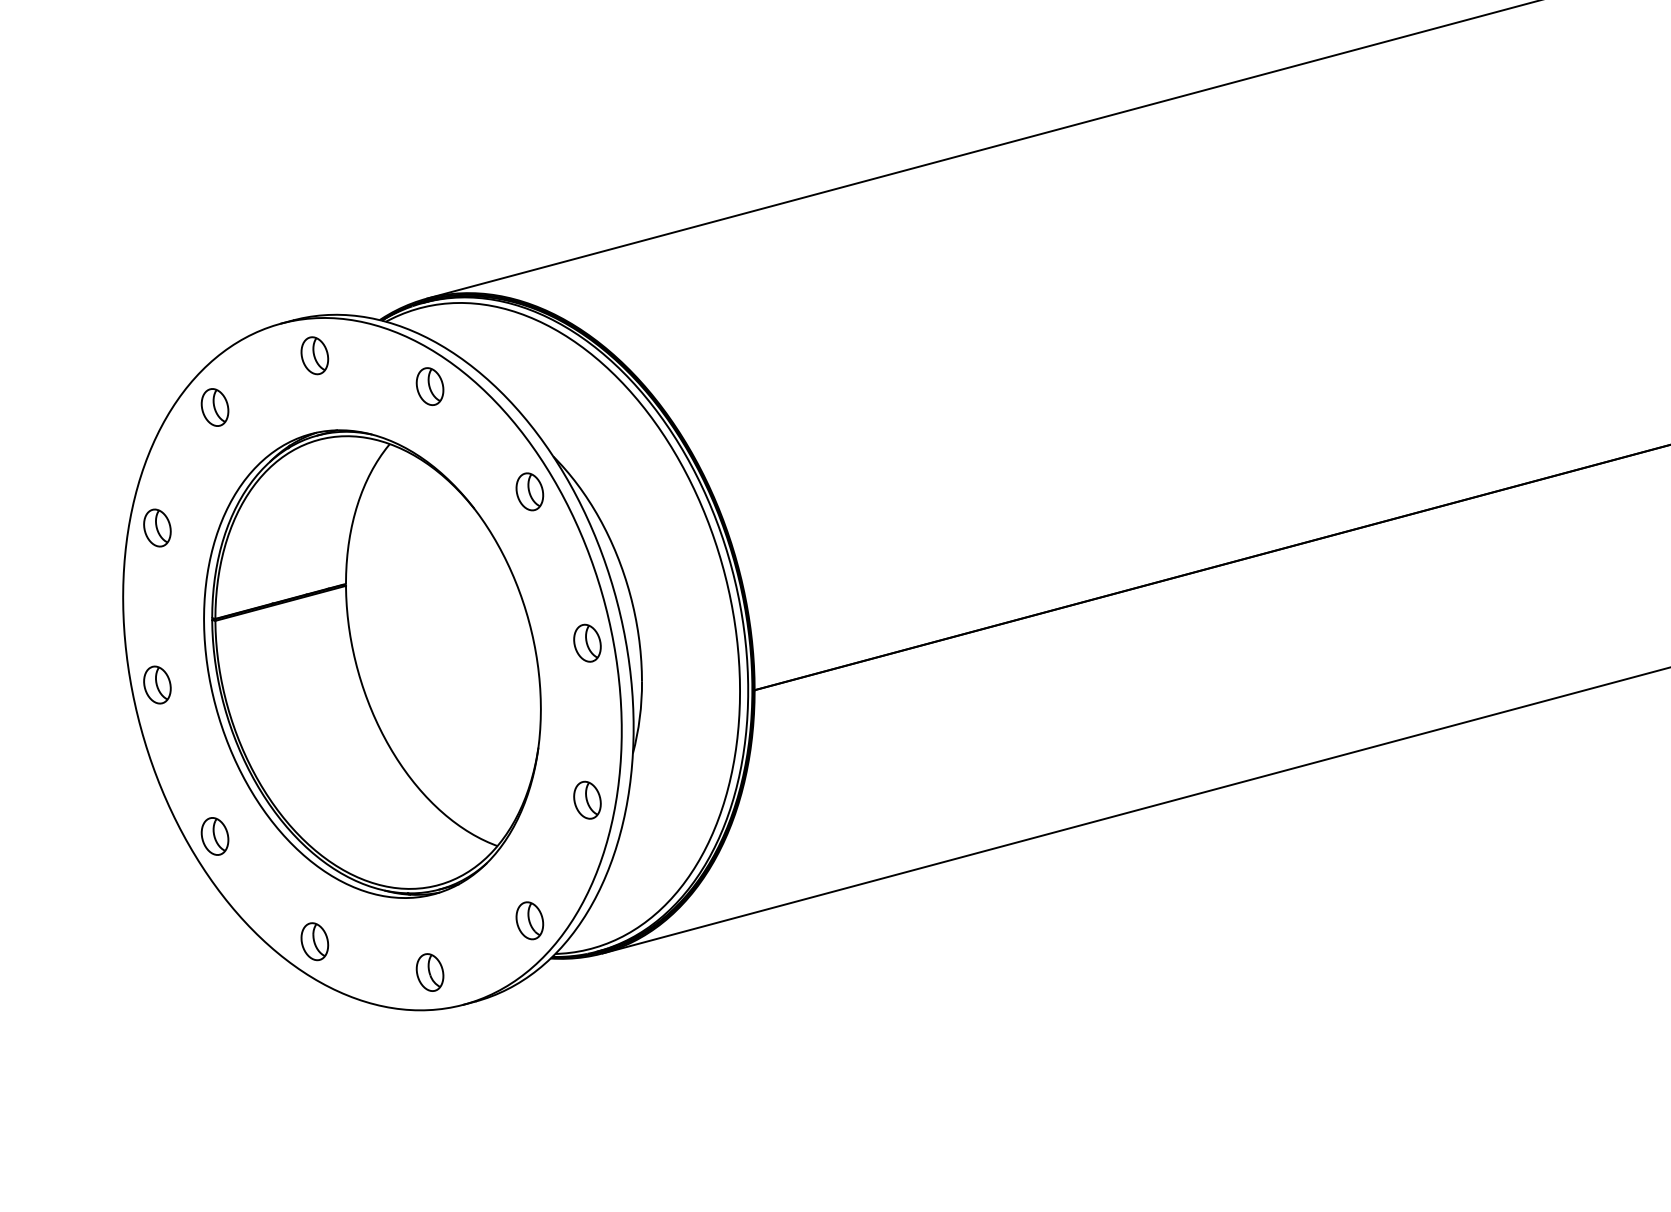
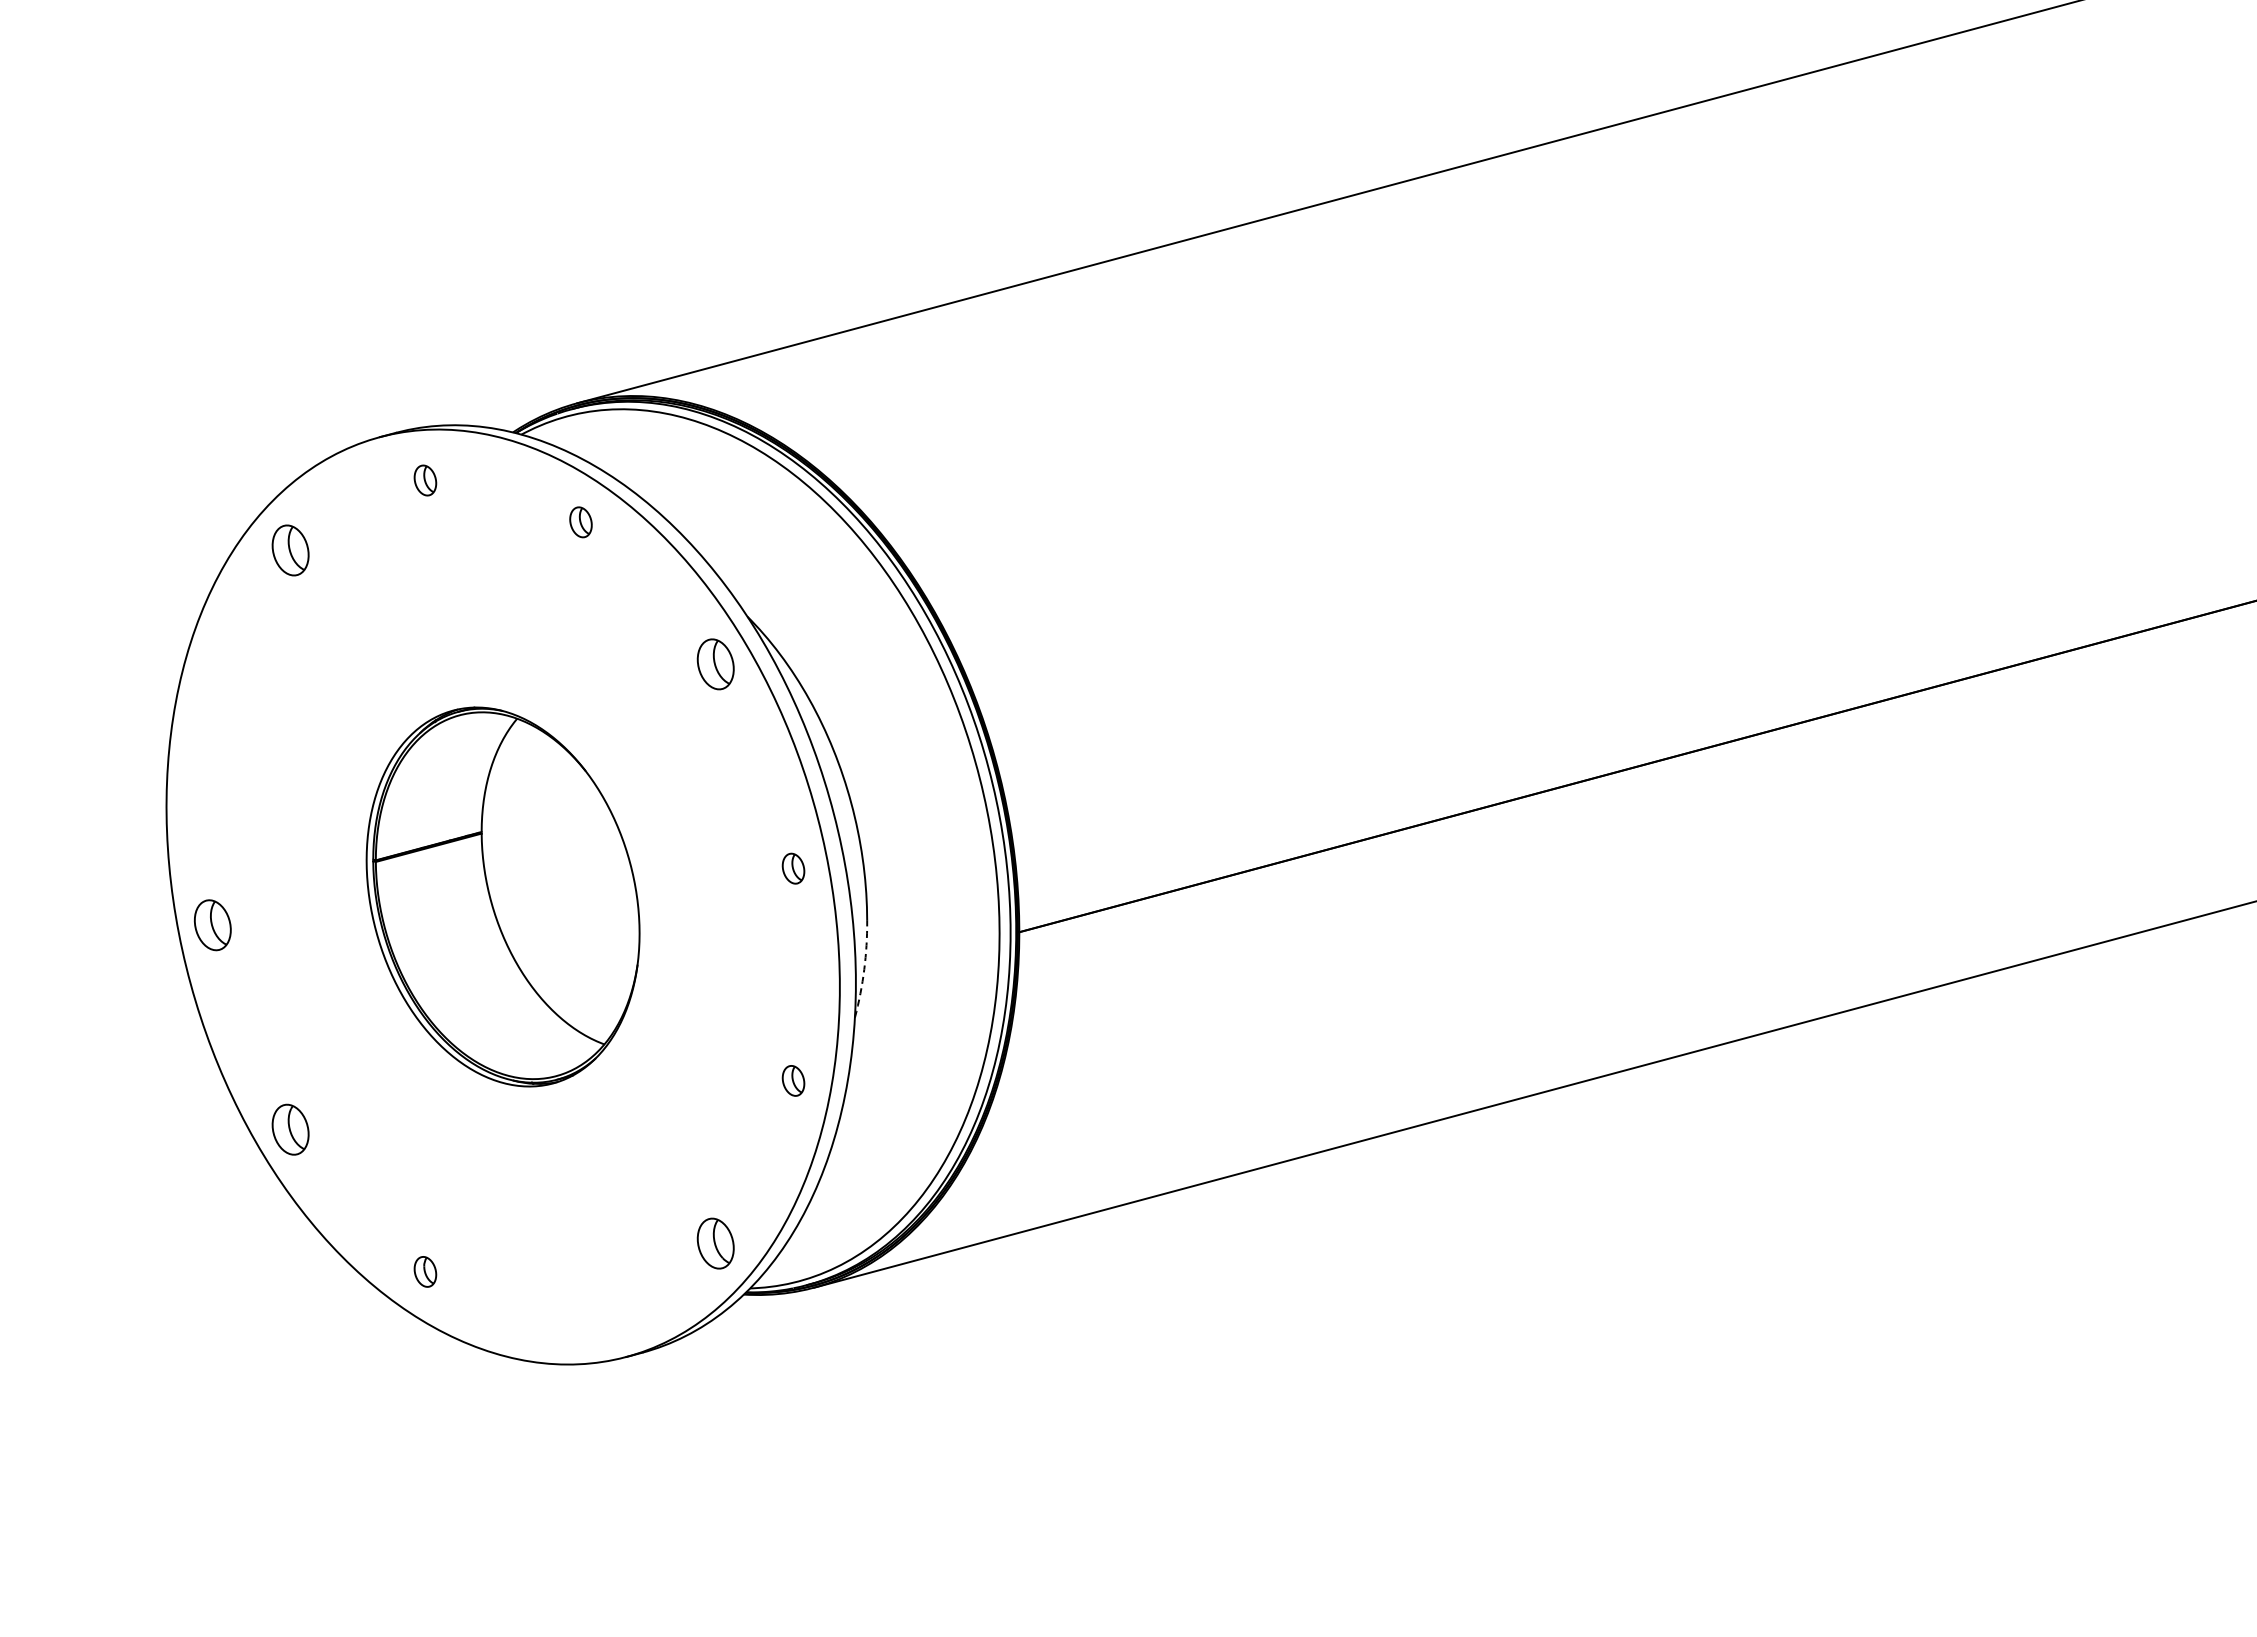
part: (314, 355) -> (425, 480), size x0.6
part: (429, 386) -> (580, 522), size x0.6
part: (157, 528) -> (212, 713), removed
part: (587, 643) -> (793, 868), size x0.6
part: (371, 663) -> (502, 896), size x0.6
arc: (640, 717) -> (864, 969), solid -> dashed
part: (587, 800) -> (793, 1080), size x0.6
part: (314, 941) -> (425, 1271), size x0.6
part: (429, 972) -> (580, 1313), removed

